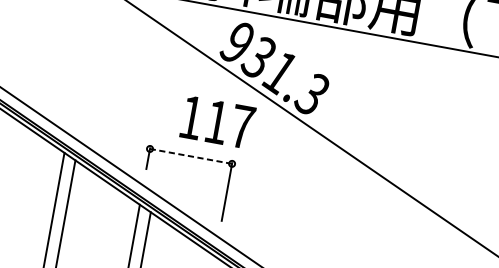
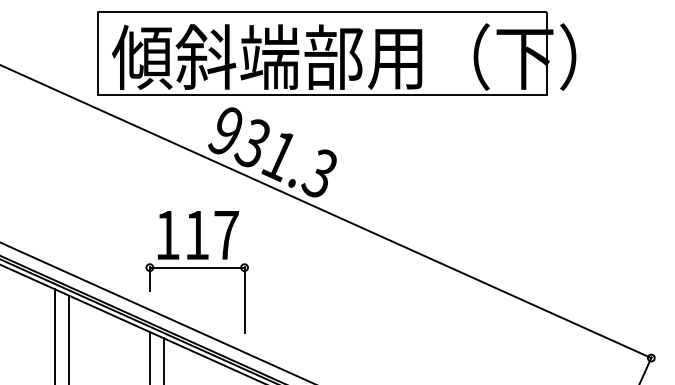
text: (217, 122) -> (197, 235), moved
line: (190, 156) -> (196, 267), dashed -> solid

